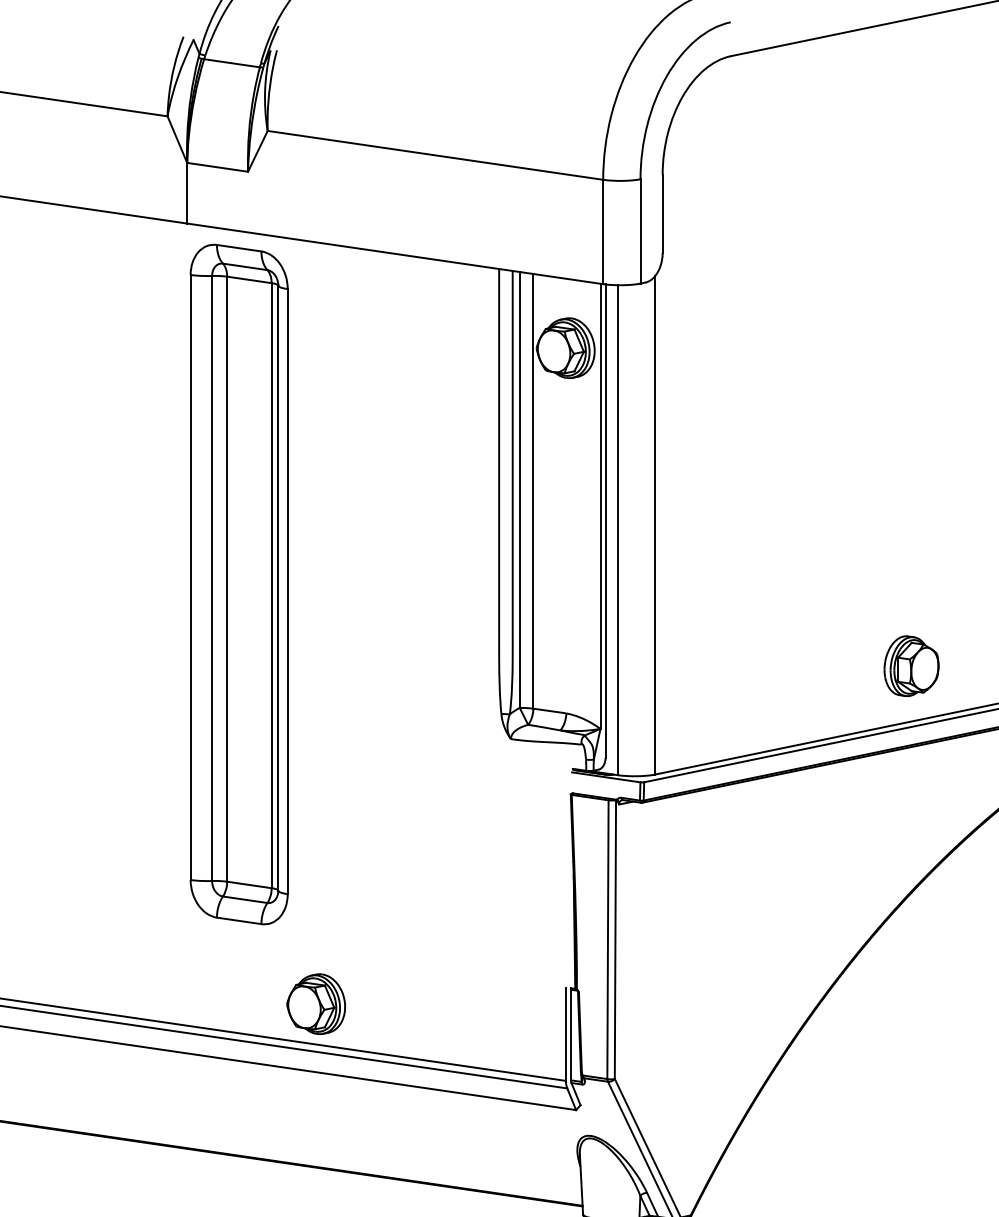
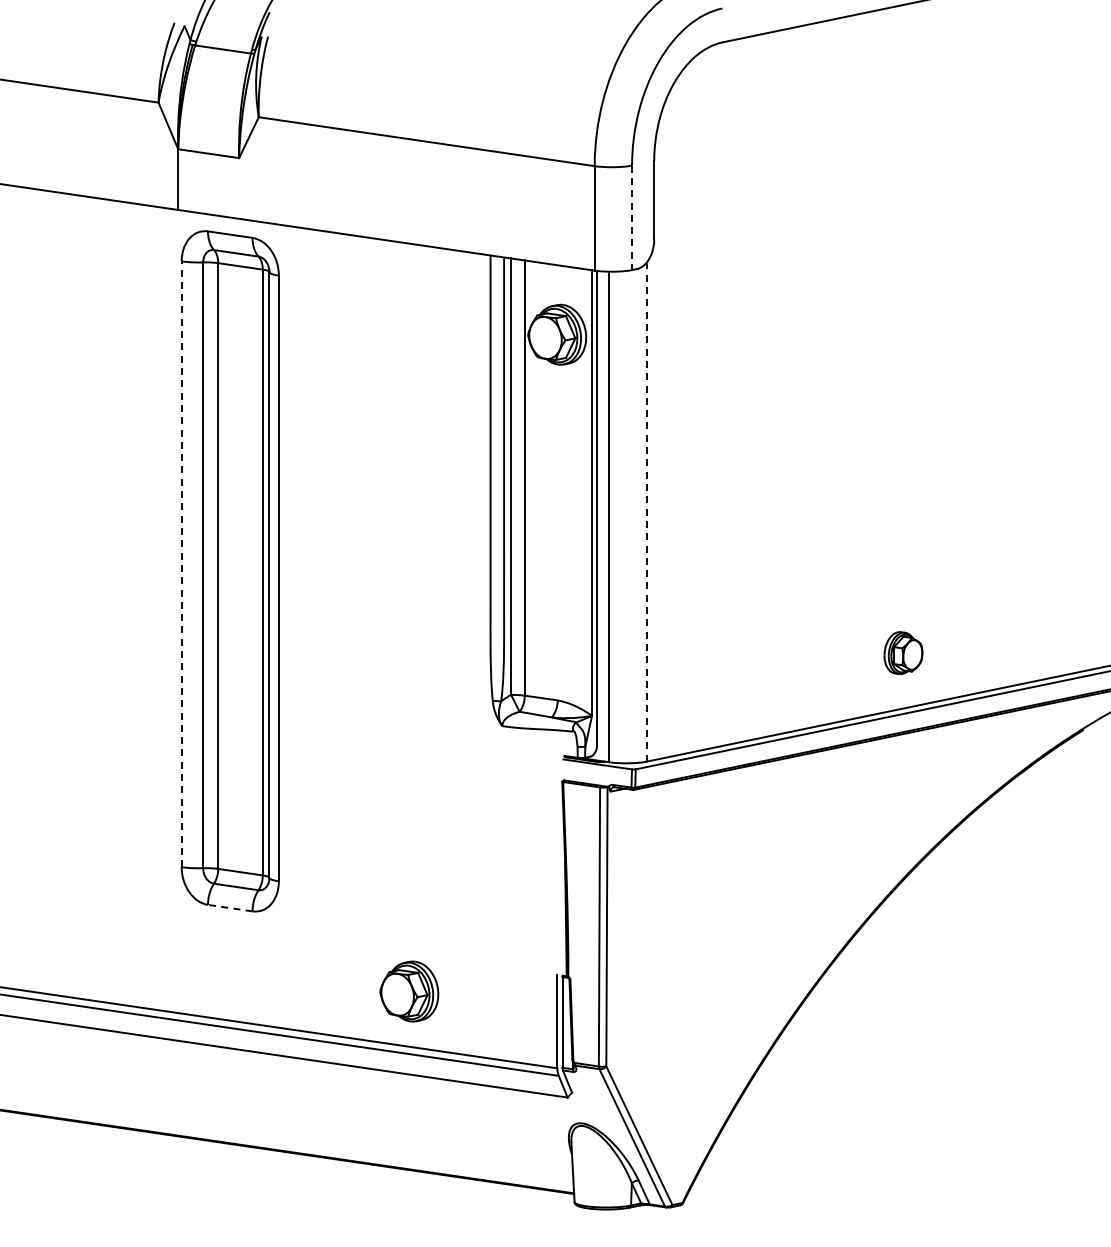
line: (640, 232) -> (632, 218), solid -> dashed
line: (654, 524) -> (646, 511), solid -> dashed
line: (190, 577) -> (181, 564), solid -> dashed
part: (911, 665) -> (903, 652), size x0.7
line: (239, 921) -> (230, 908), solid -> dashed
part: (316, 1004) -> (409, 991), moved

